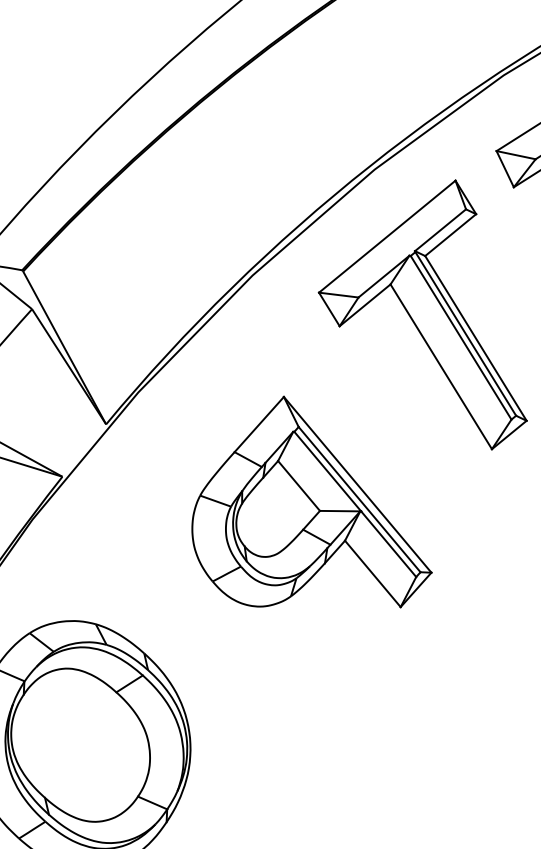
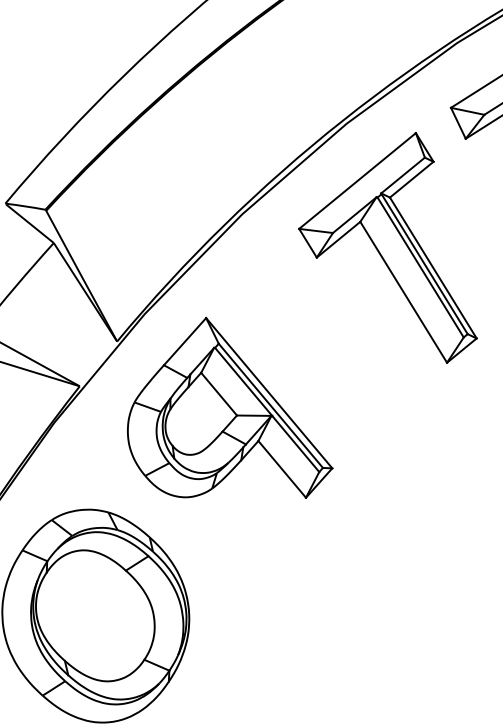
part: (312, 501) -> (230, 407), moved

